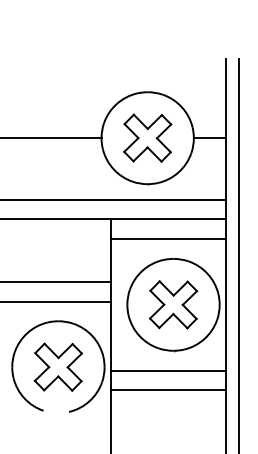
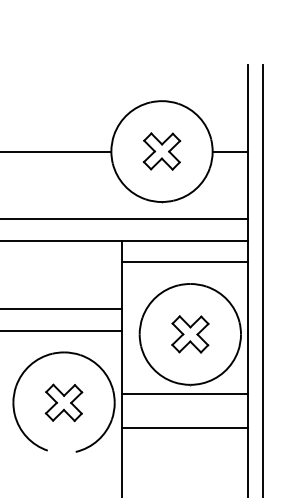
part: (147, 138) -> (161, 151), size x0.7
part: (173, 304) -> (190, 334), size x0.7
part: (57, 366) -> (63, 402), size x0.7
line: (168, 370) -> (184, 394), moved

